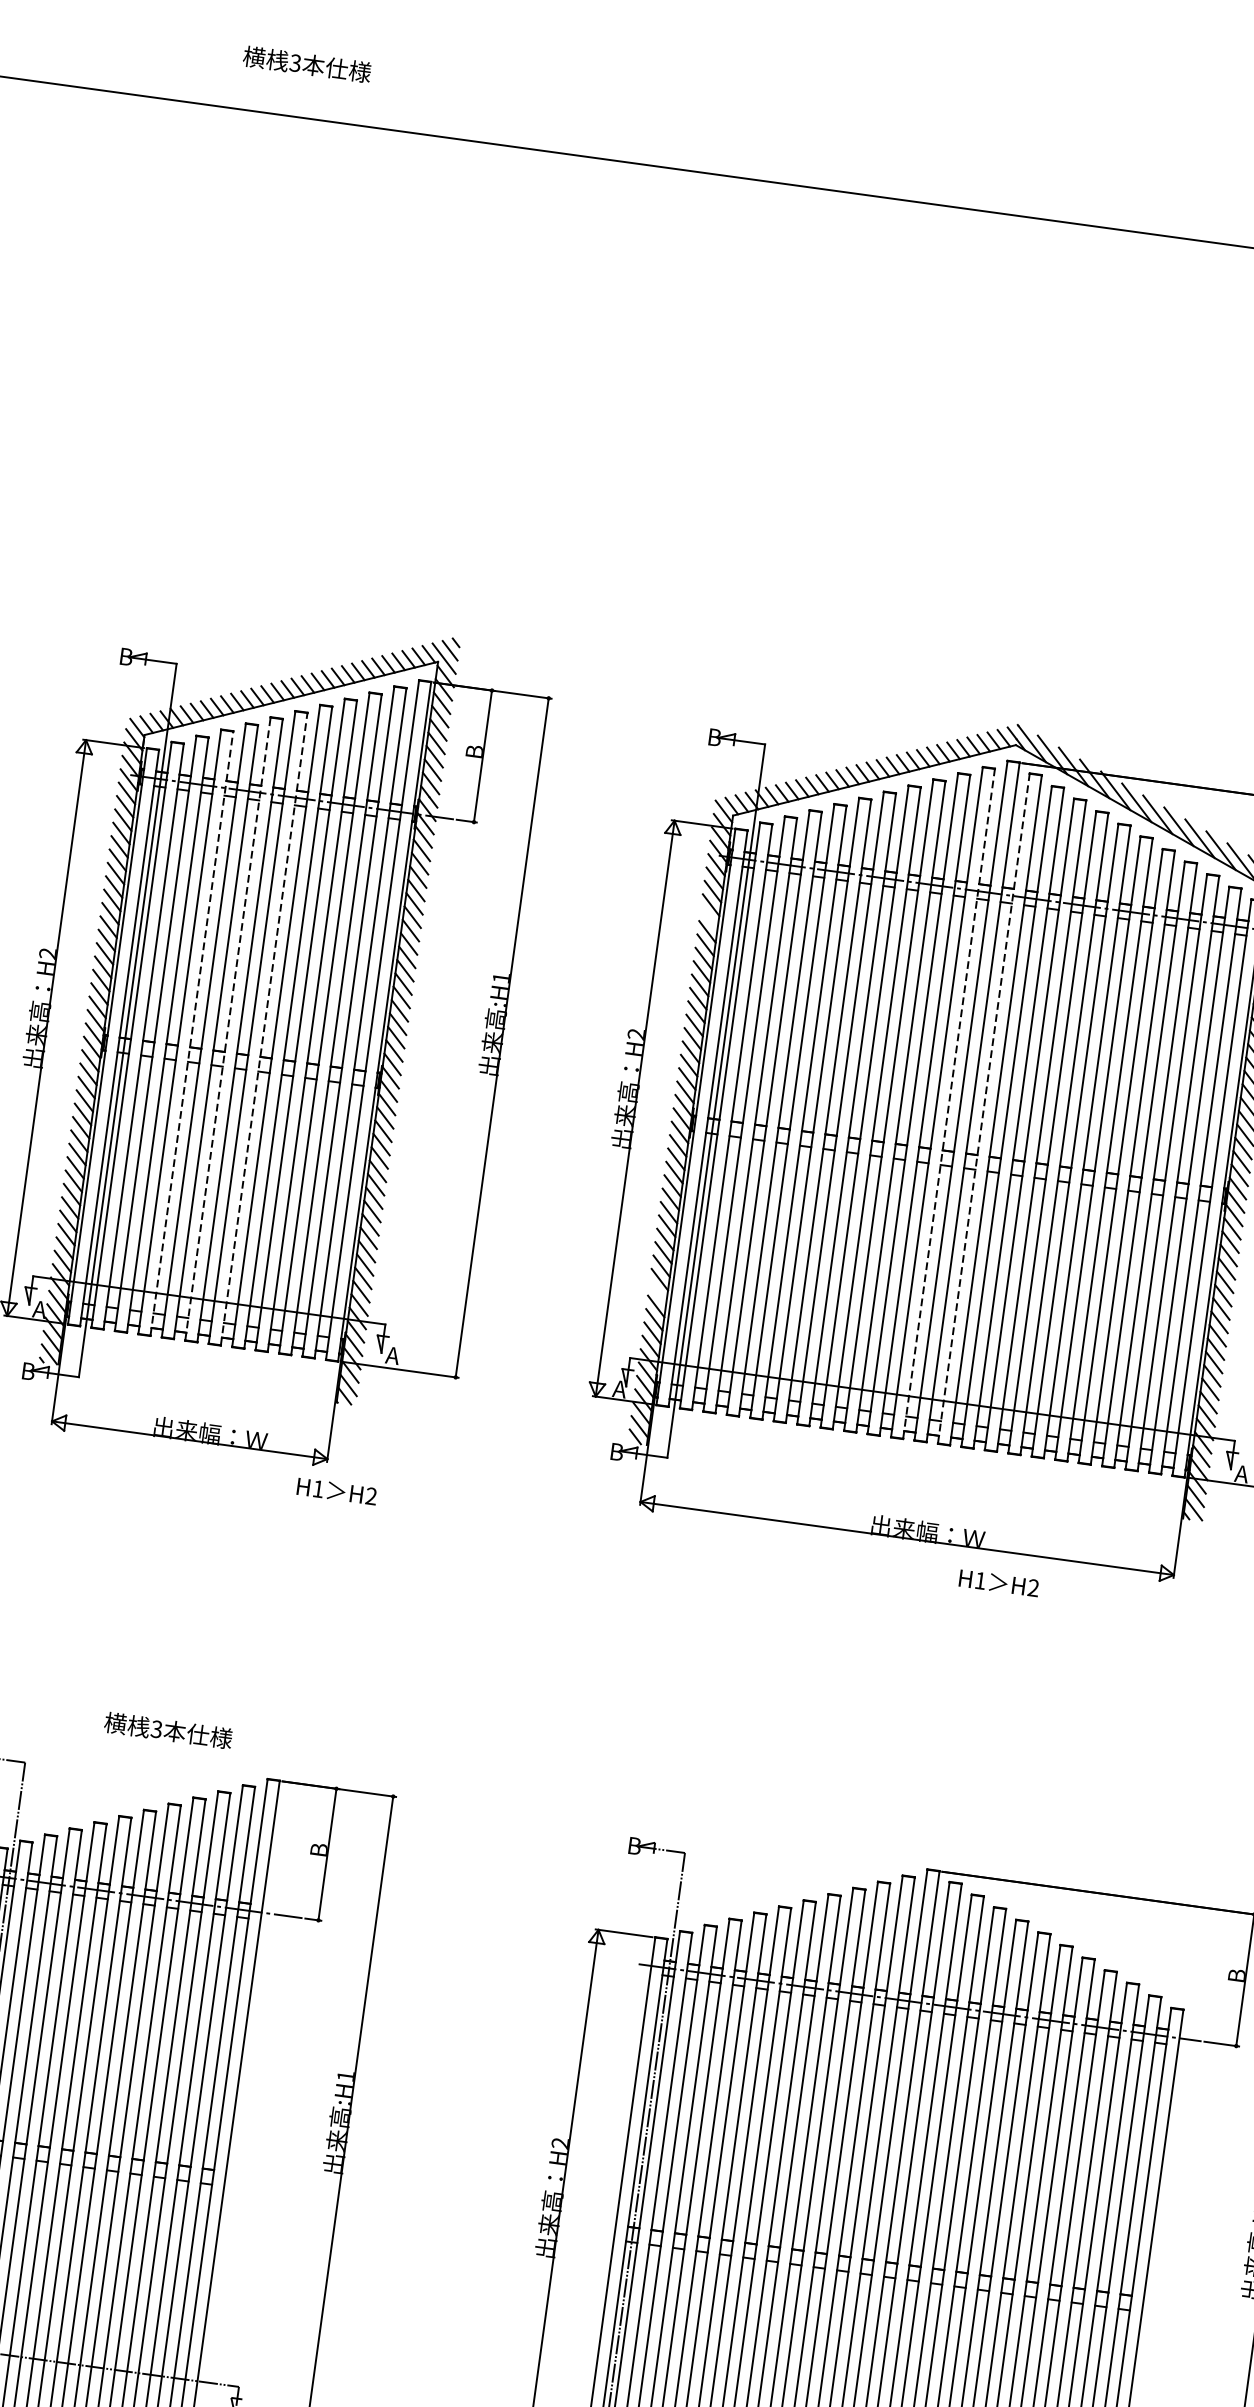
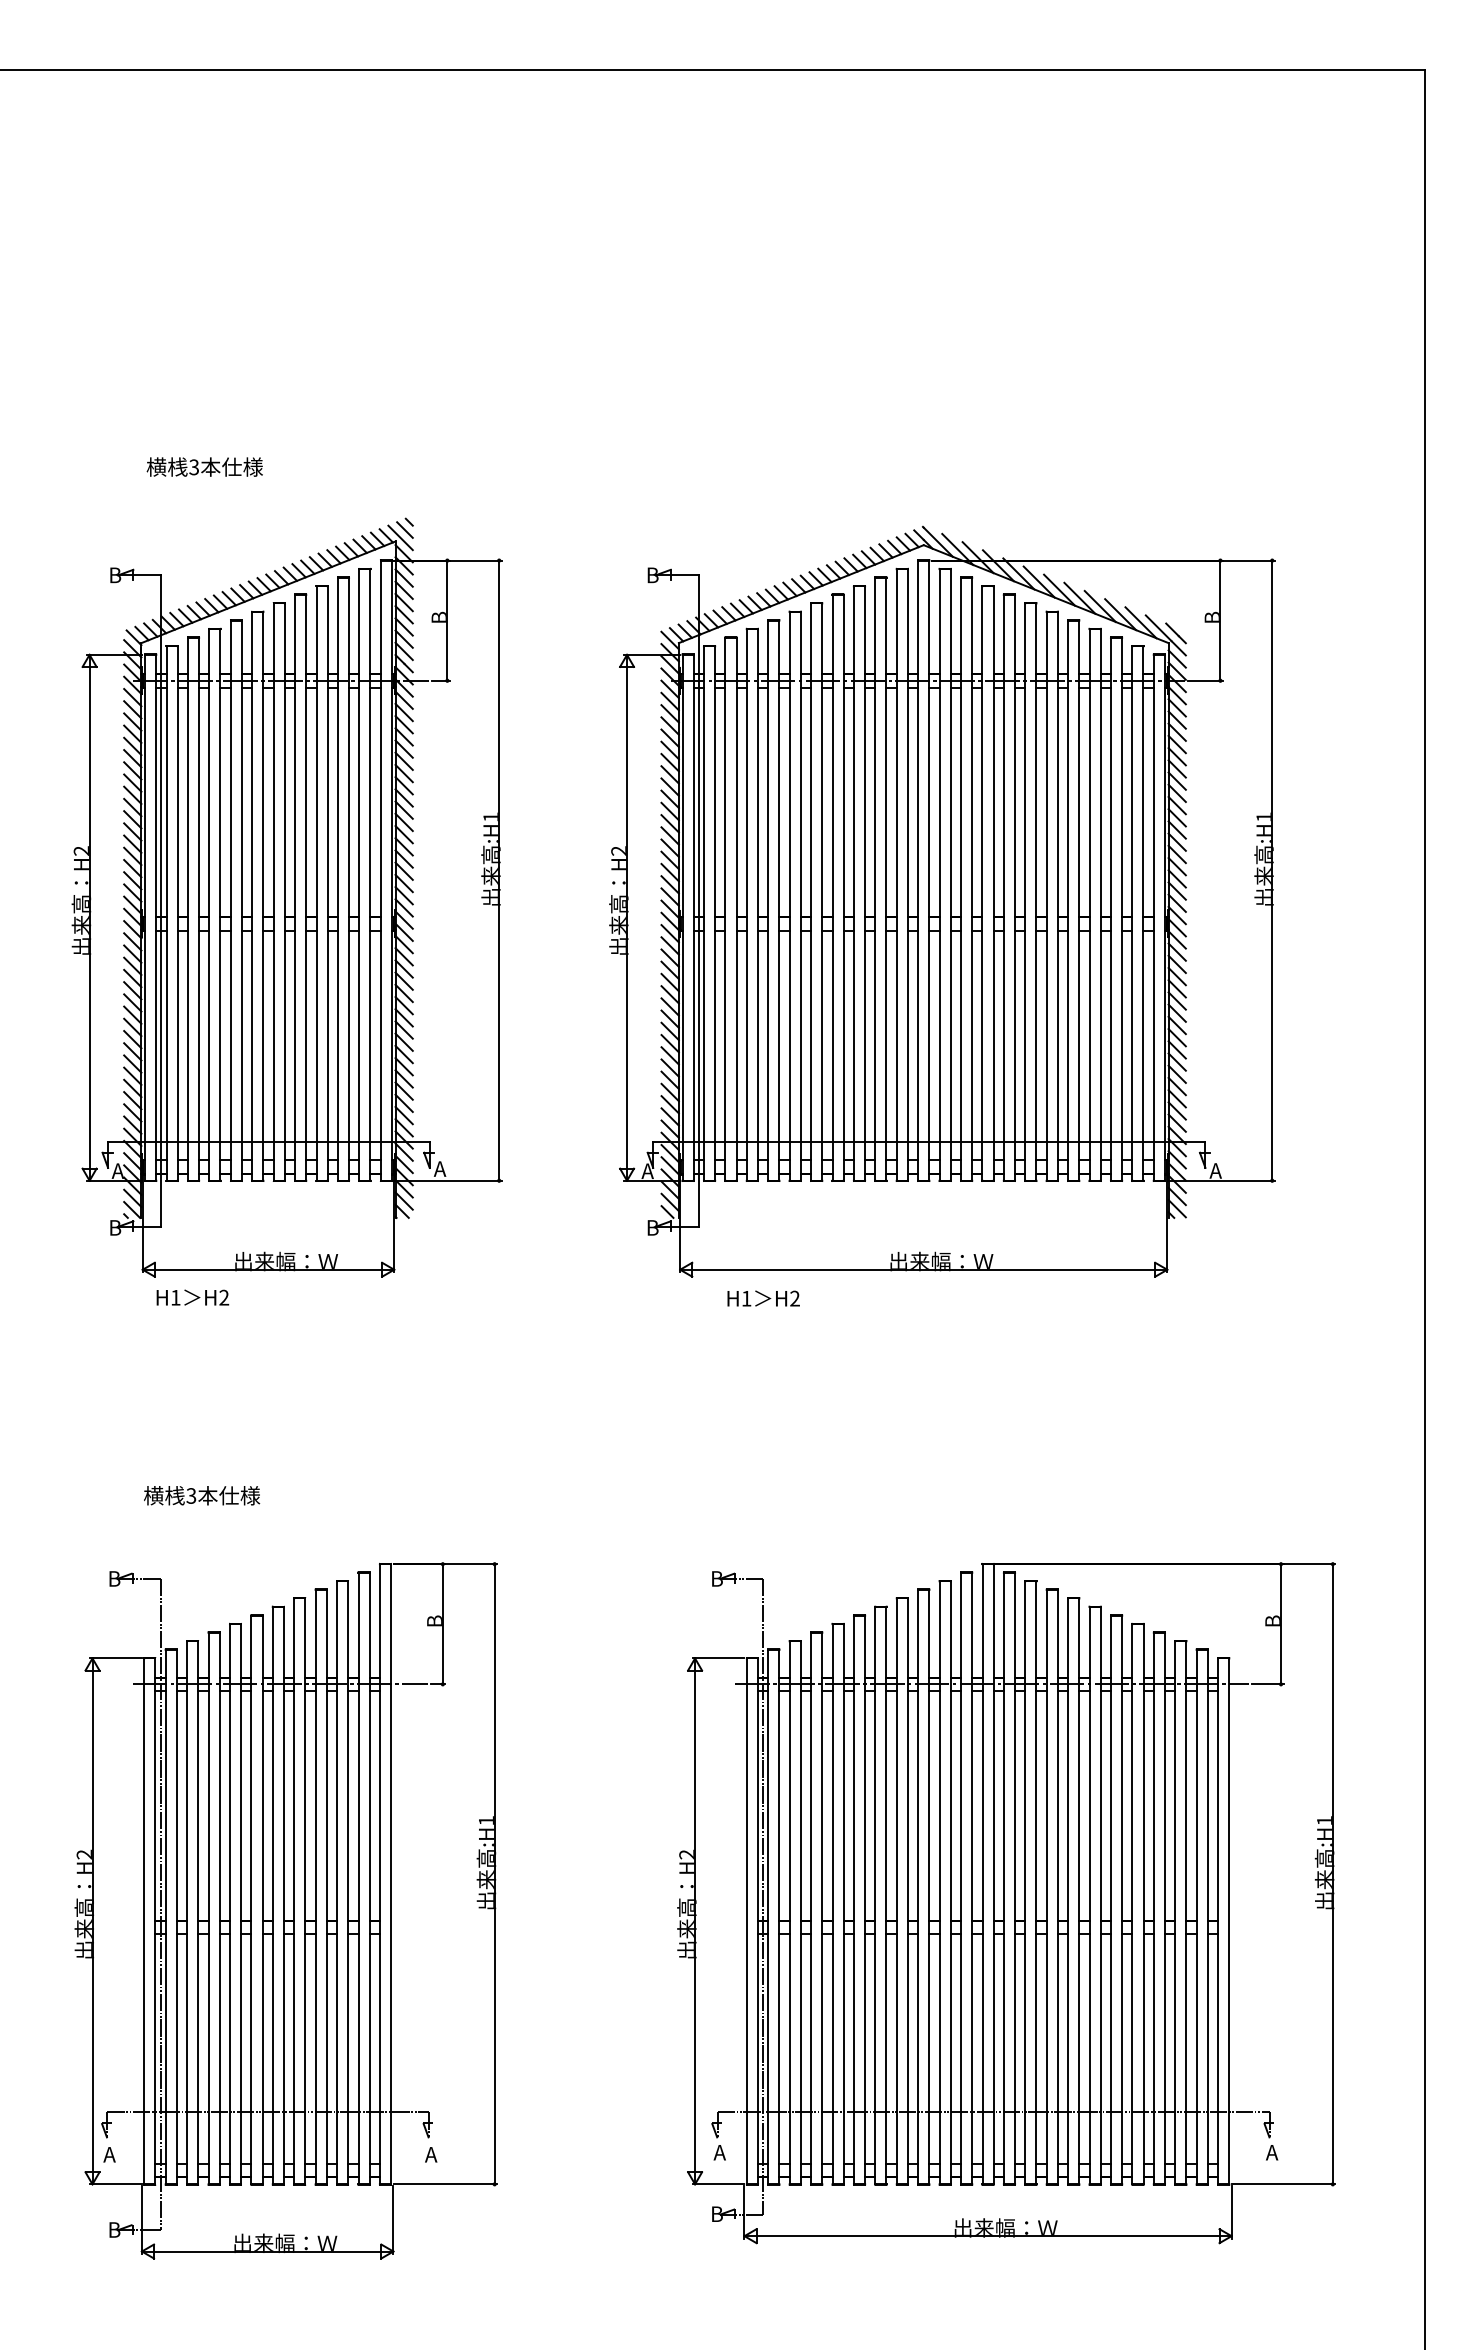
text: (306, 63) -> (204, 466), moved
line: (708, 917) -> (669, 737), added
line: (228, 1028) -> (252, 895), dashed -> solid
line: (263, 1029) -> (284, 892), dashed -> solid
line: (191, 1033) -> (220, 904), dashed -> solid
line: (948, 1103) -> (907, 874), dashed -> solid
line: (983, 1108) -> (939, 874), dashed -> solid
line: (657, 1292) -> (669, 1079), added
text: (336, 1491) -> (192, 1297), moved
text: (999, 1583) -> (763, 1298), moved
text: (168, 1730) -> (202, 1495), moved

